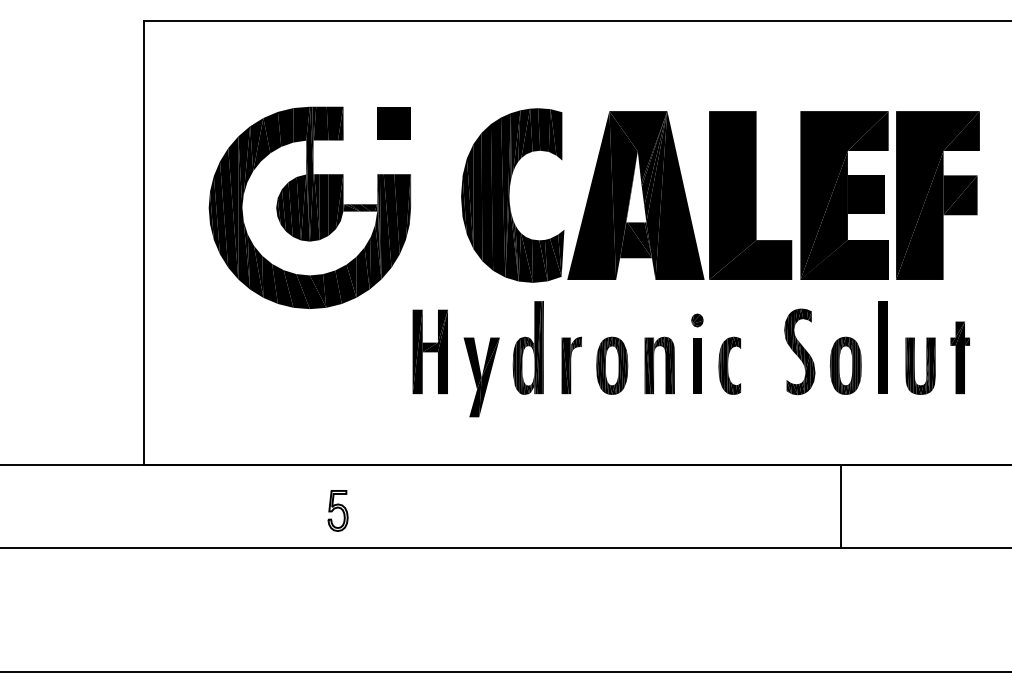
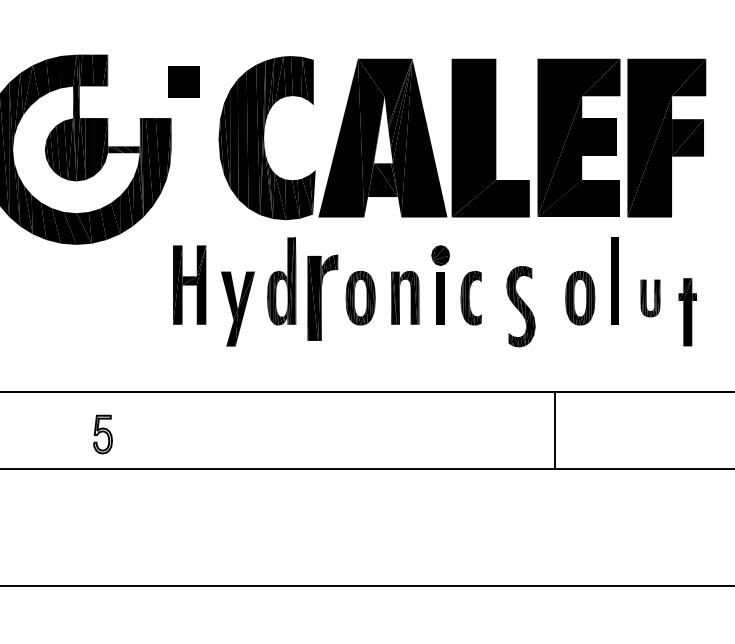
part: (393, 123) -> (183, 81), moved
part: (697, 320) -> (440, 255), size x1.6
part: (799, 351) -> (520, 306), moved
part: (959, 357) -> (687, 311), moved
part: (571, 365) -> (322, 297), size x1.6
part: (920, 365) -> (650, 297), size x0.7
line: (841, 506) -> (554, 430), moved

